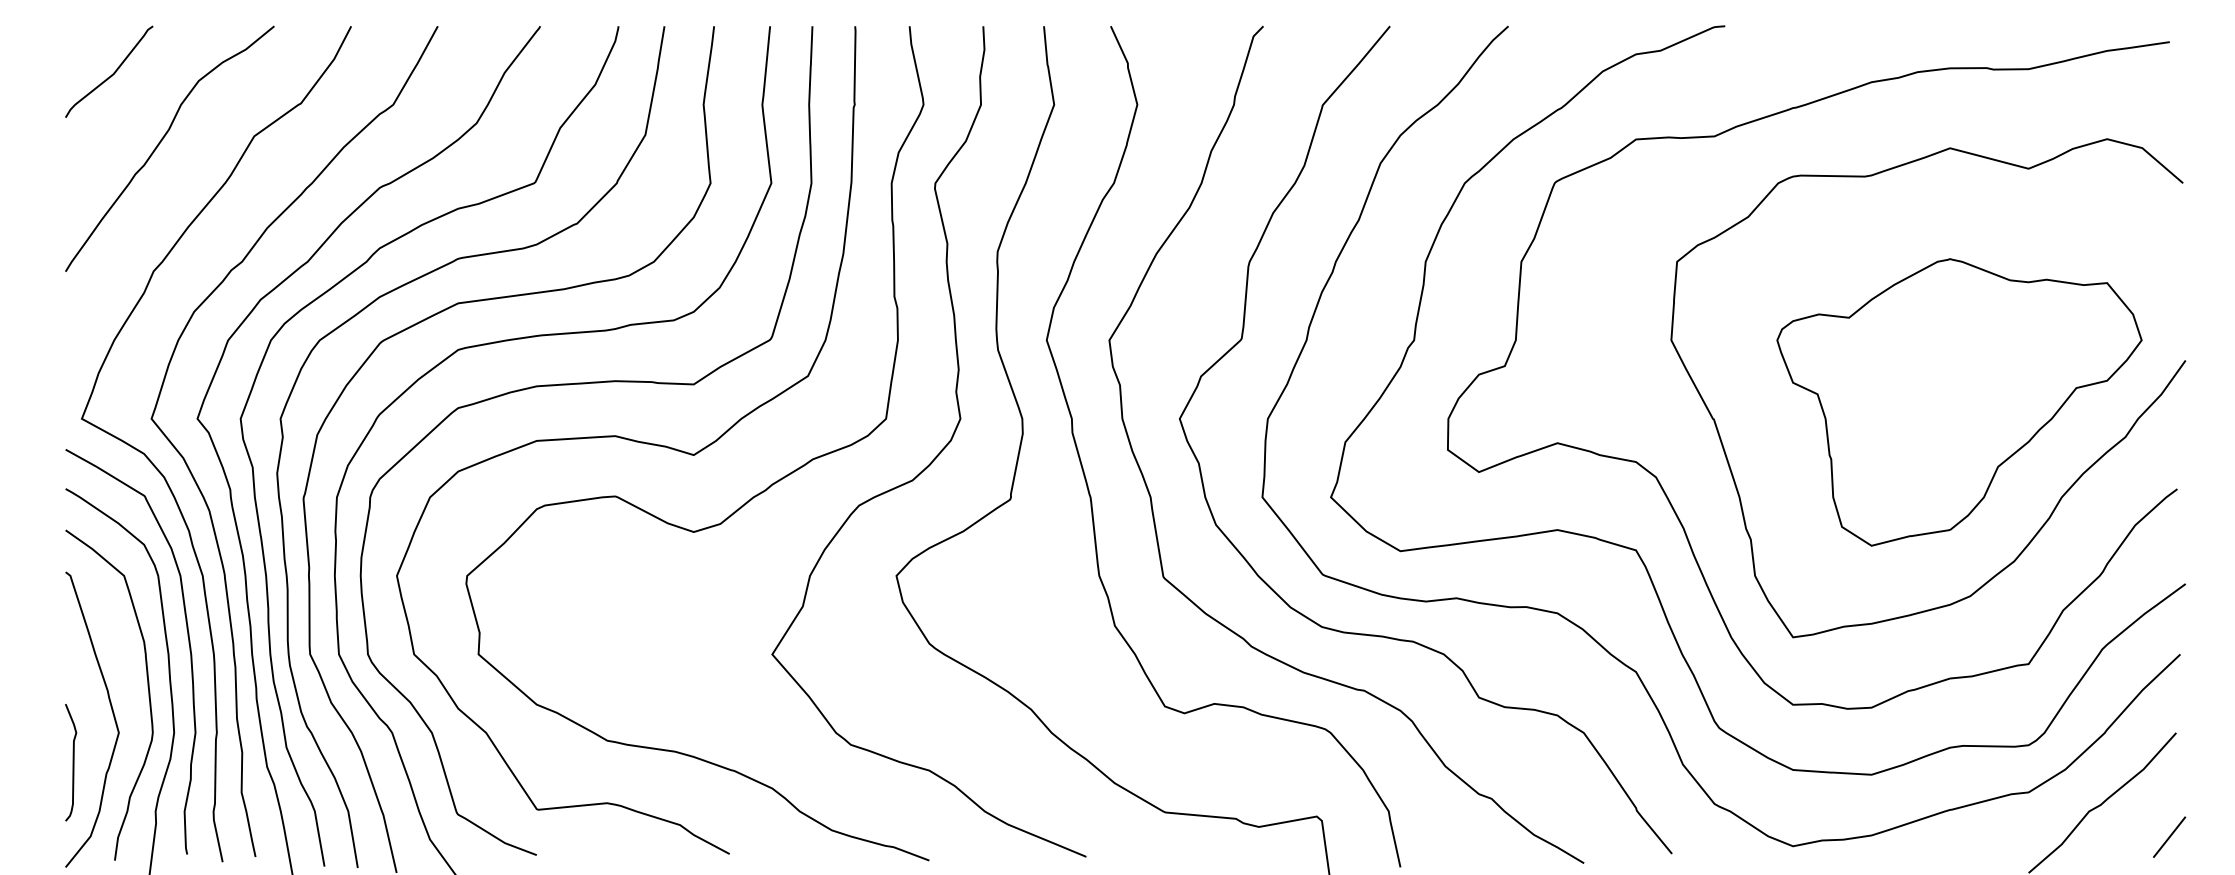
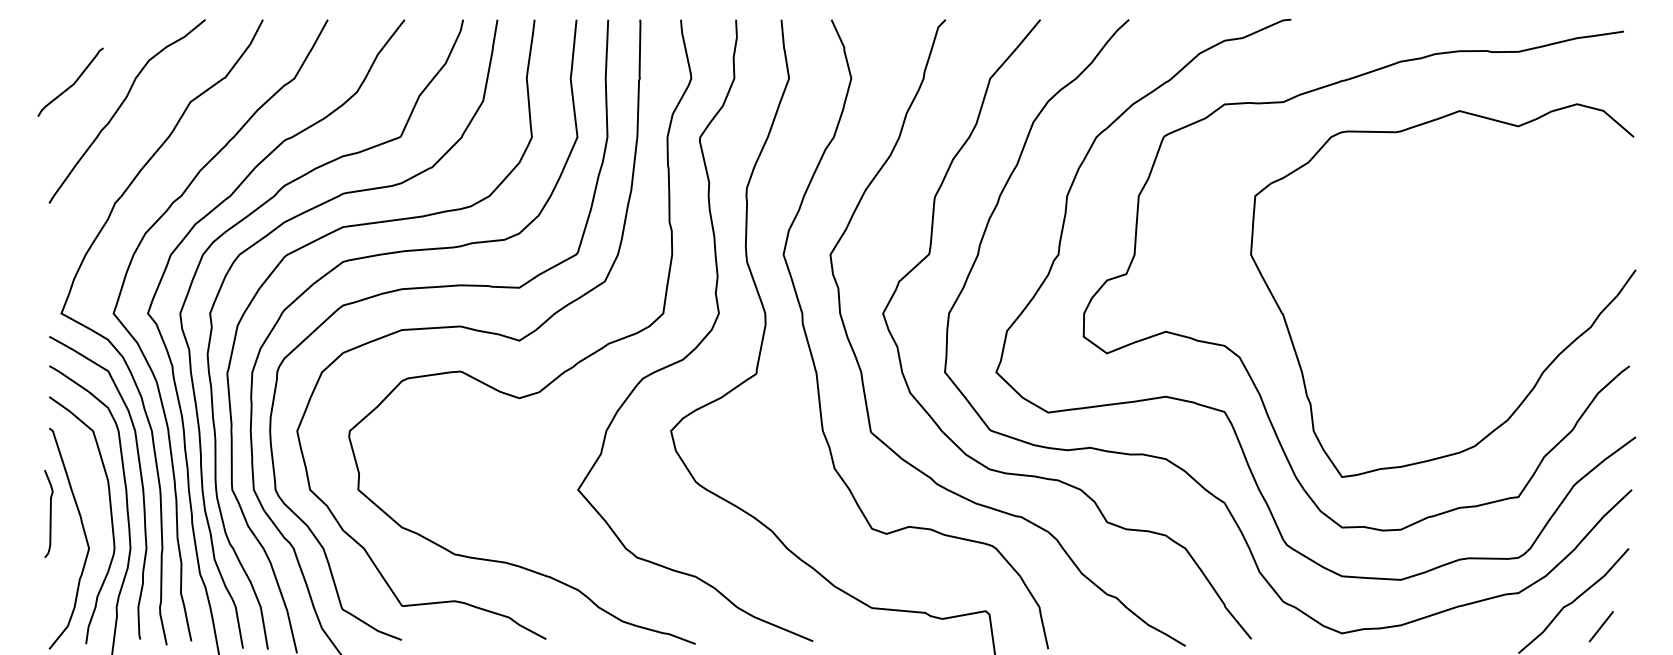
curve: (112, 73) -> (73, 83), moved
part: (1959, 402) -> (1466, 301), removed
curve: (72, 762) -> (49, 513), moved
line: (2169, 836) -> (1601, 626), moved

